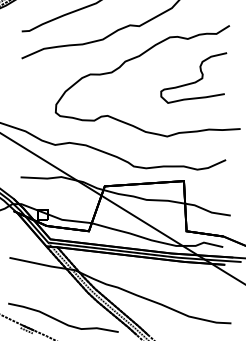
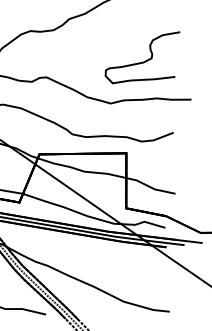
curve: (194, 81) -> (142, 61), moved

